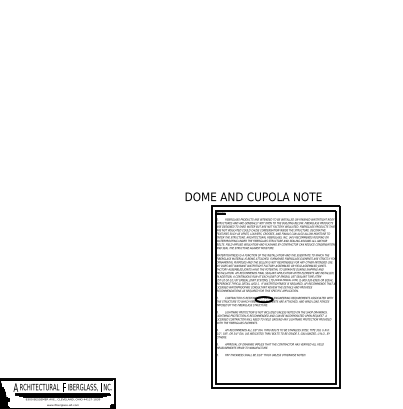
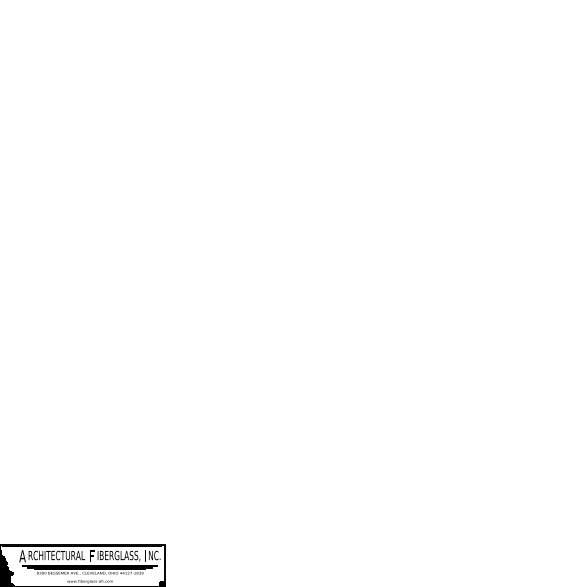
part: (262, 290) -> (376, 416), removed

